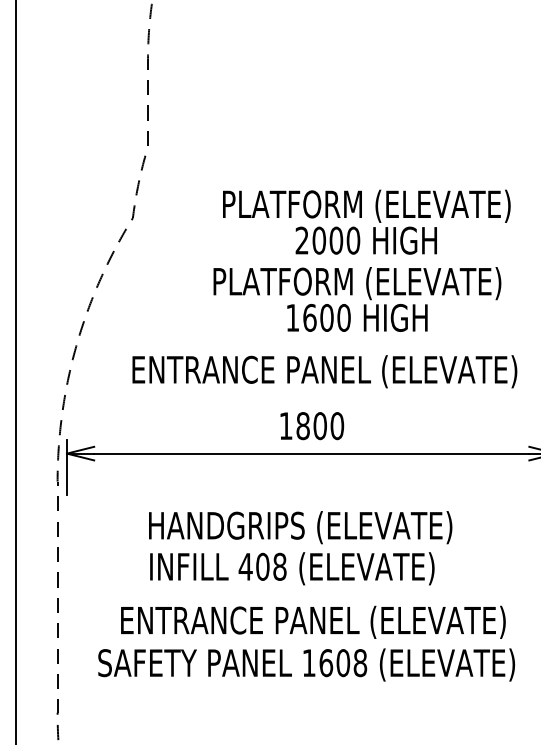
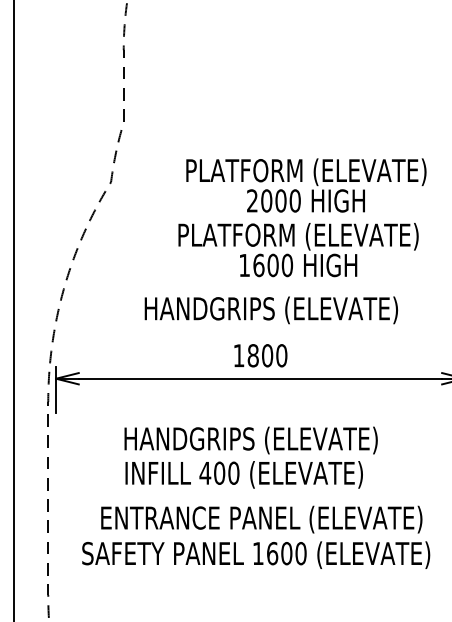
text: (324, 371) -> (271, 310), ENTRANCE PANEL (ELEVATE) -> HANDGRIPS (ELEVATE)
text: (279, 566) -> (233, 472), 408 -> 400
text: (360, 662) -> (301, 553), 1608 -> 1600

